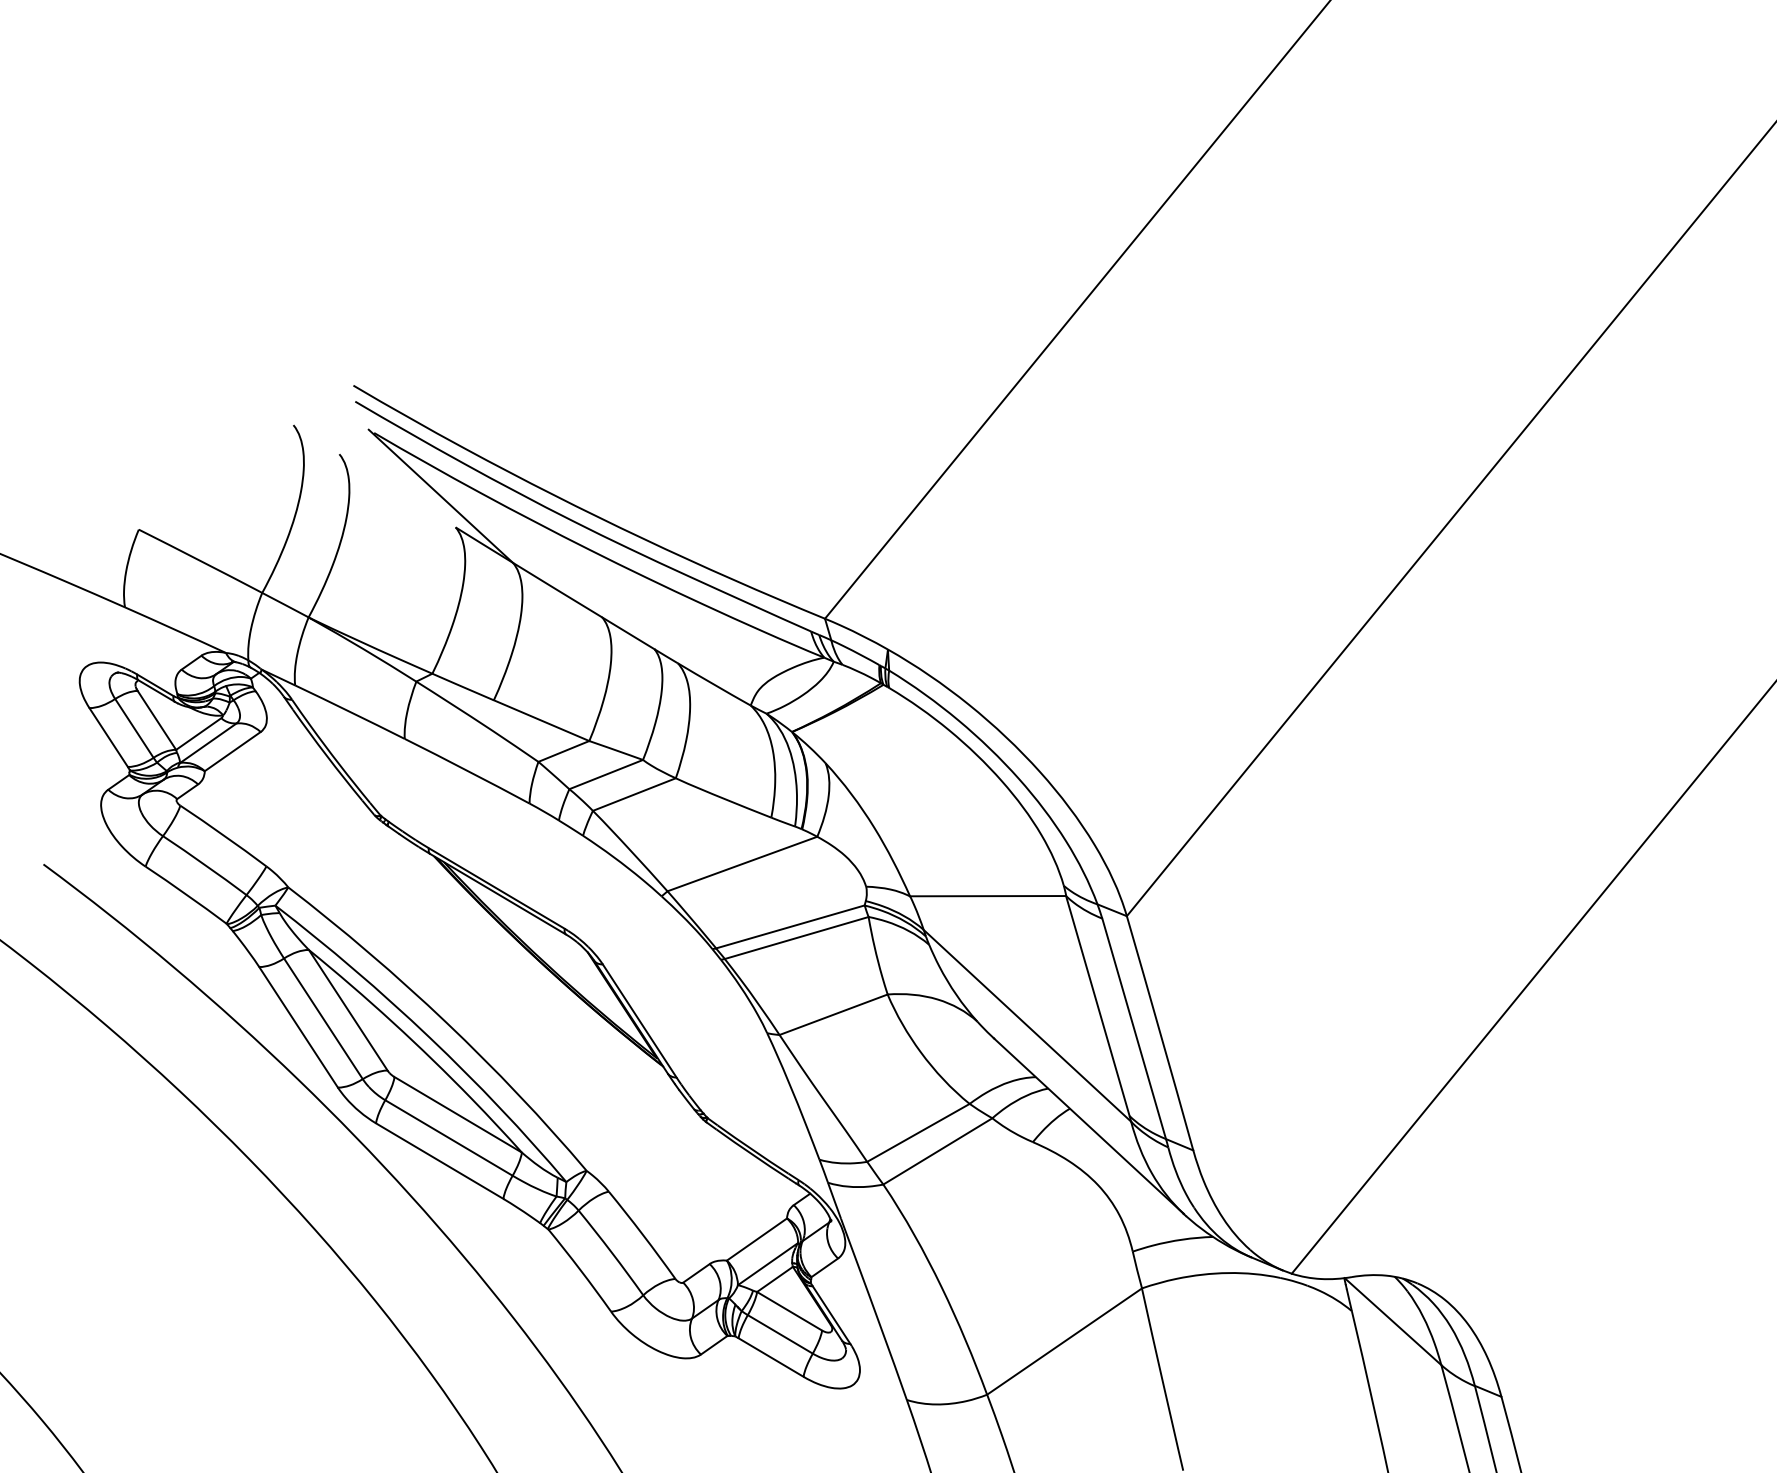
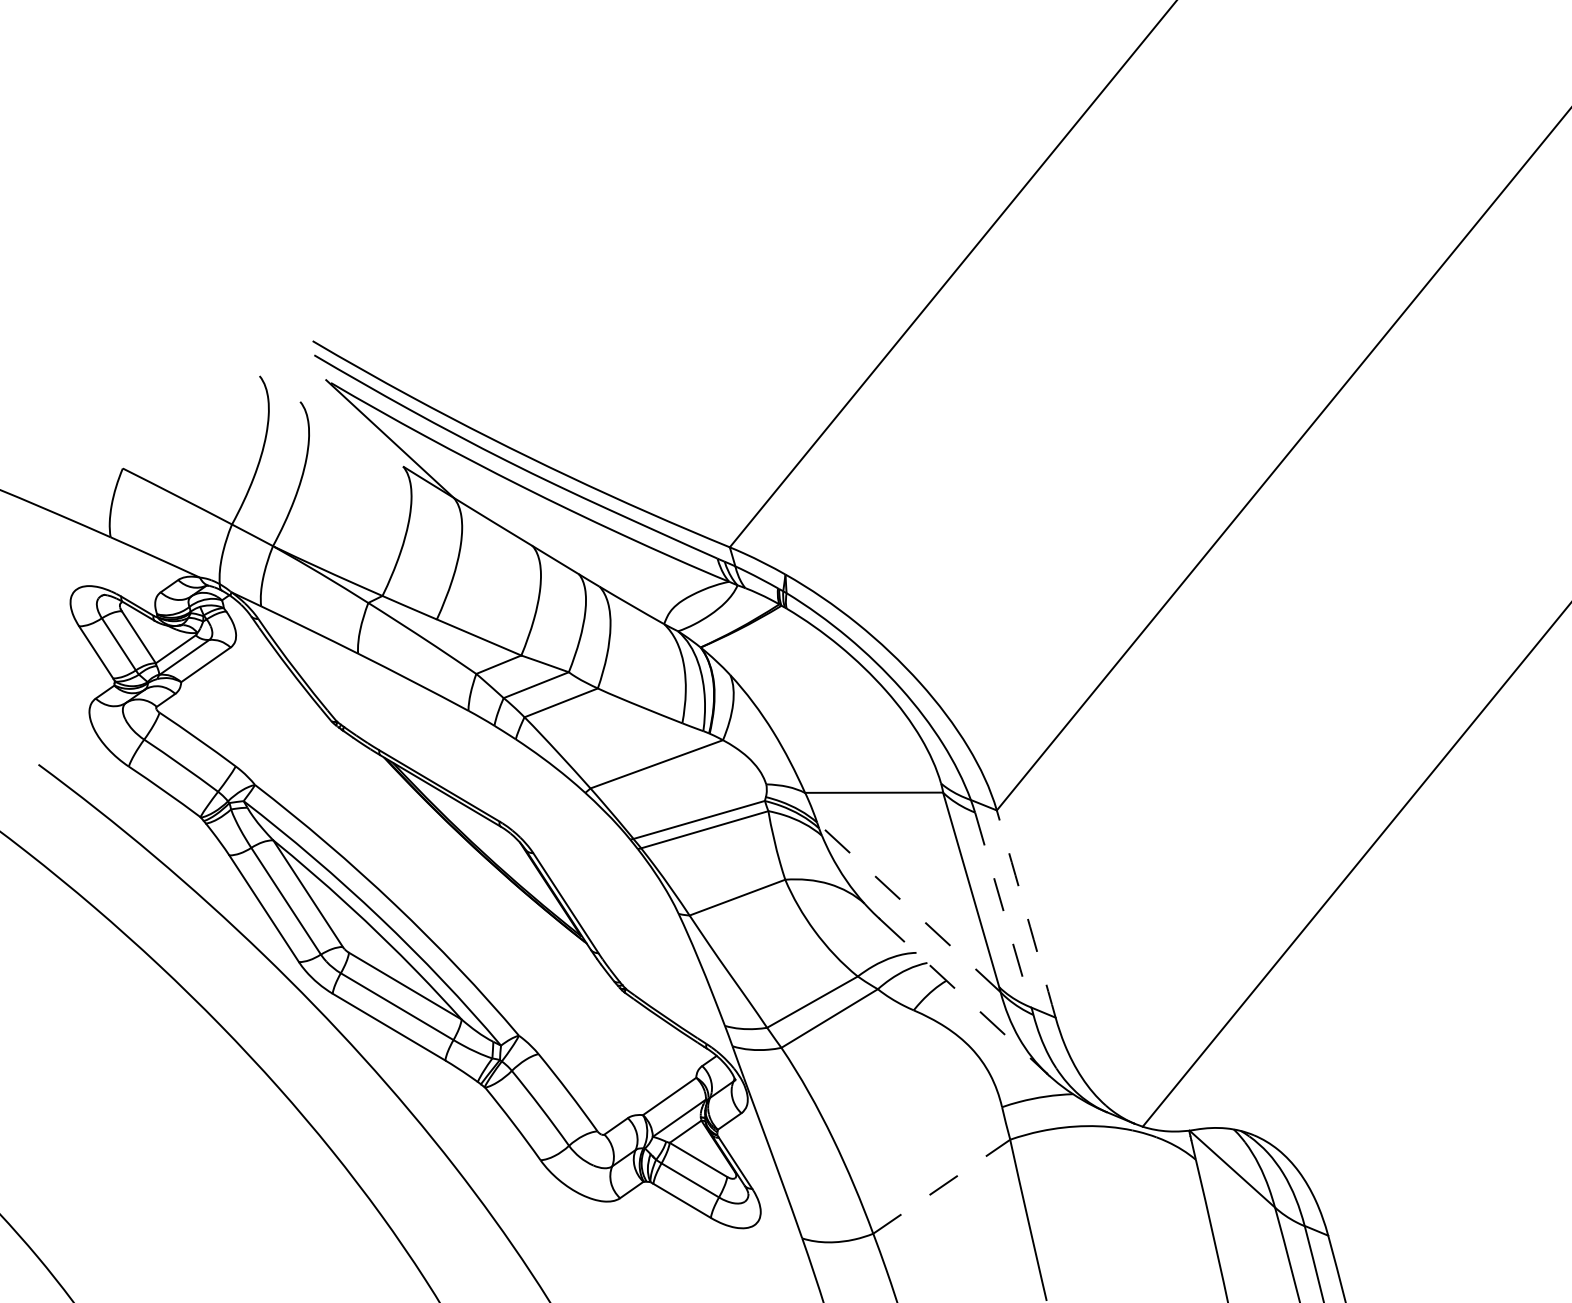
line: (1027, 1025) -> (908, 907), solid -> dashed
line: (1134, 1028) -> (1003, 909), solid -> dashed
arc: (1160, 1033) -> (1026, 914), solid -> dashed
line: (1088, 1126) -> (962, 996), solid -> dashed
line: (1064, 1341) -> (941, 1186), solid -> dashed

